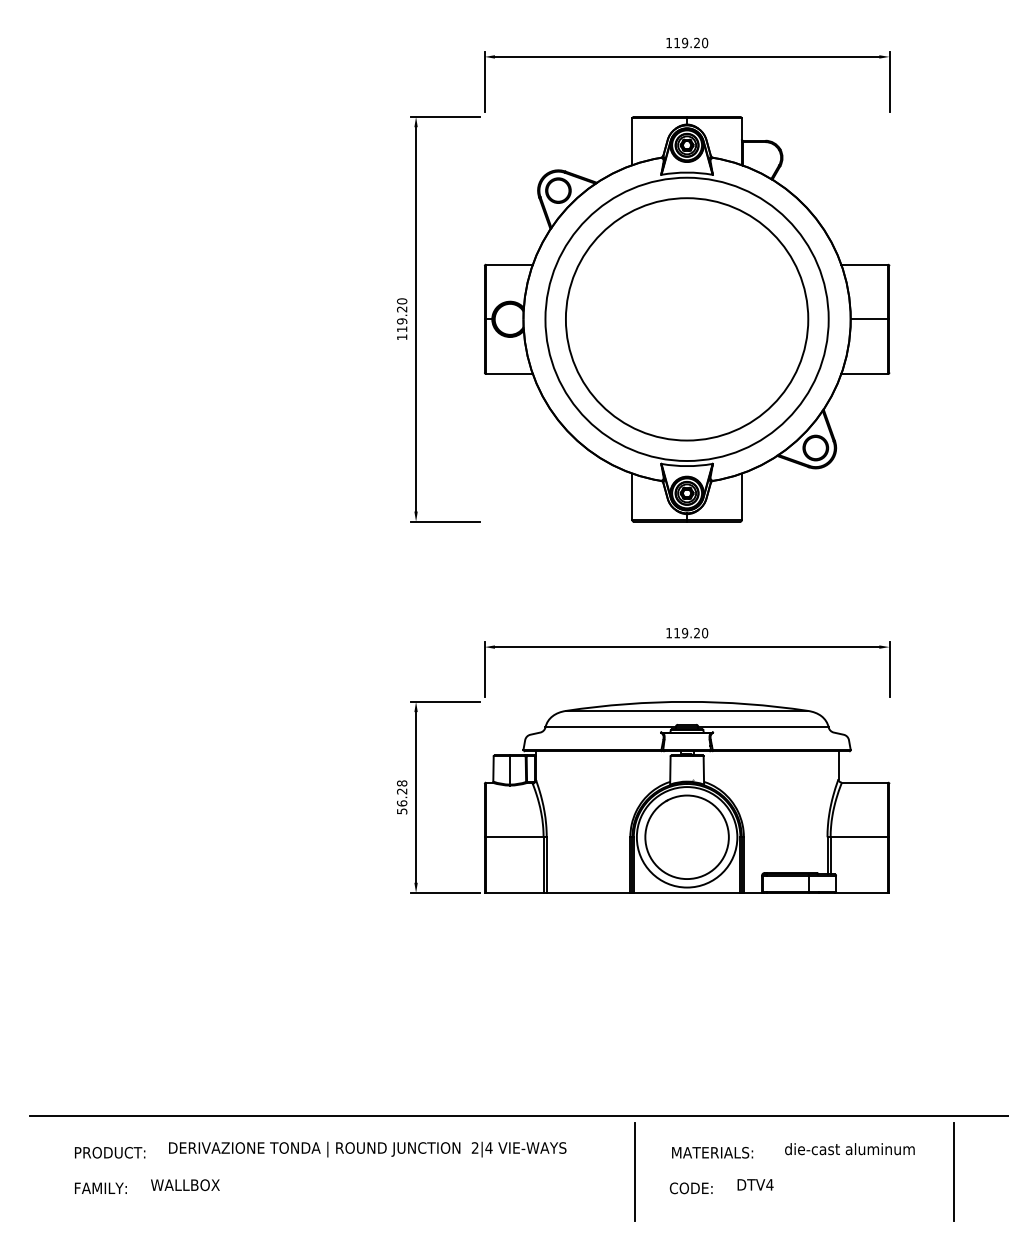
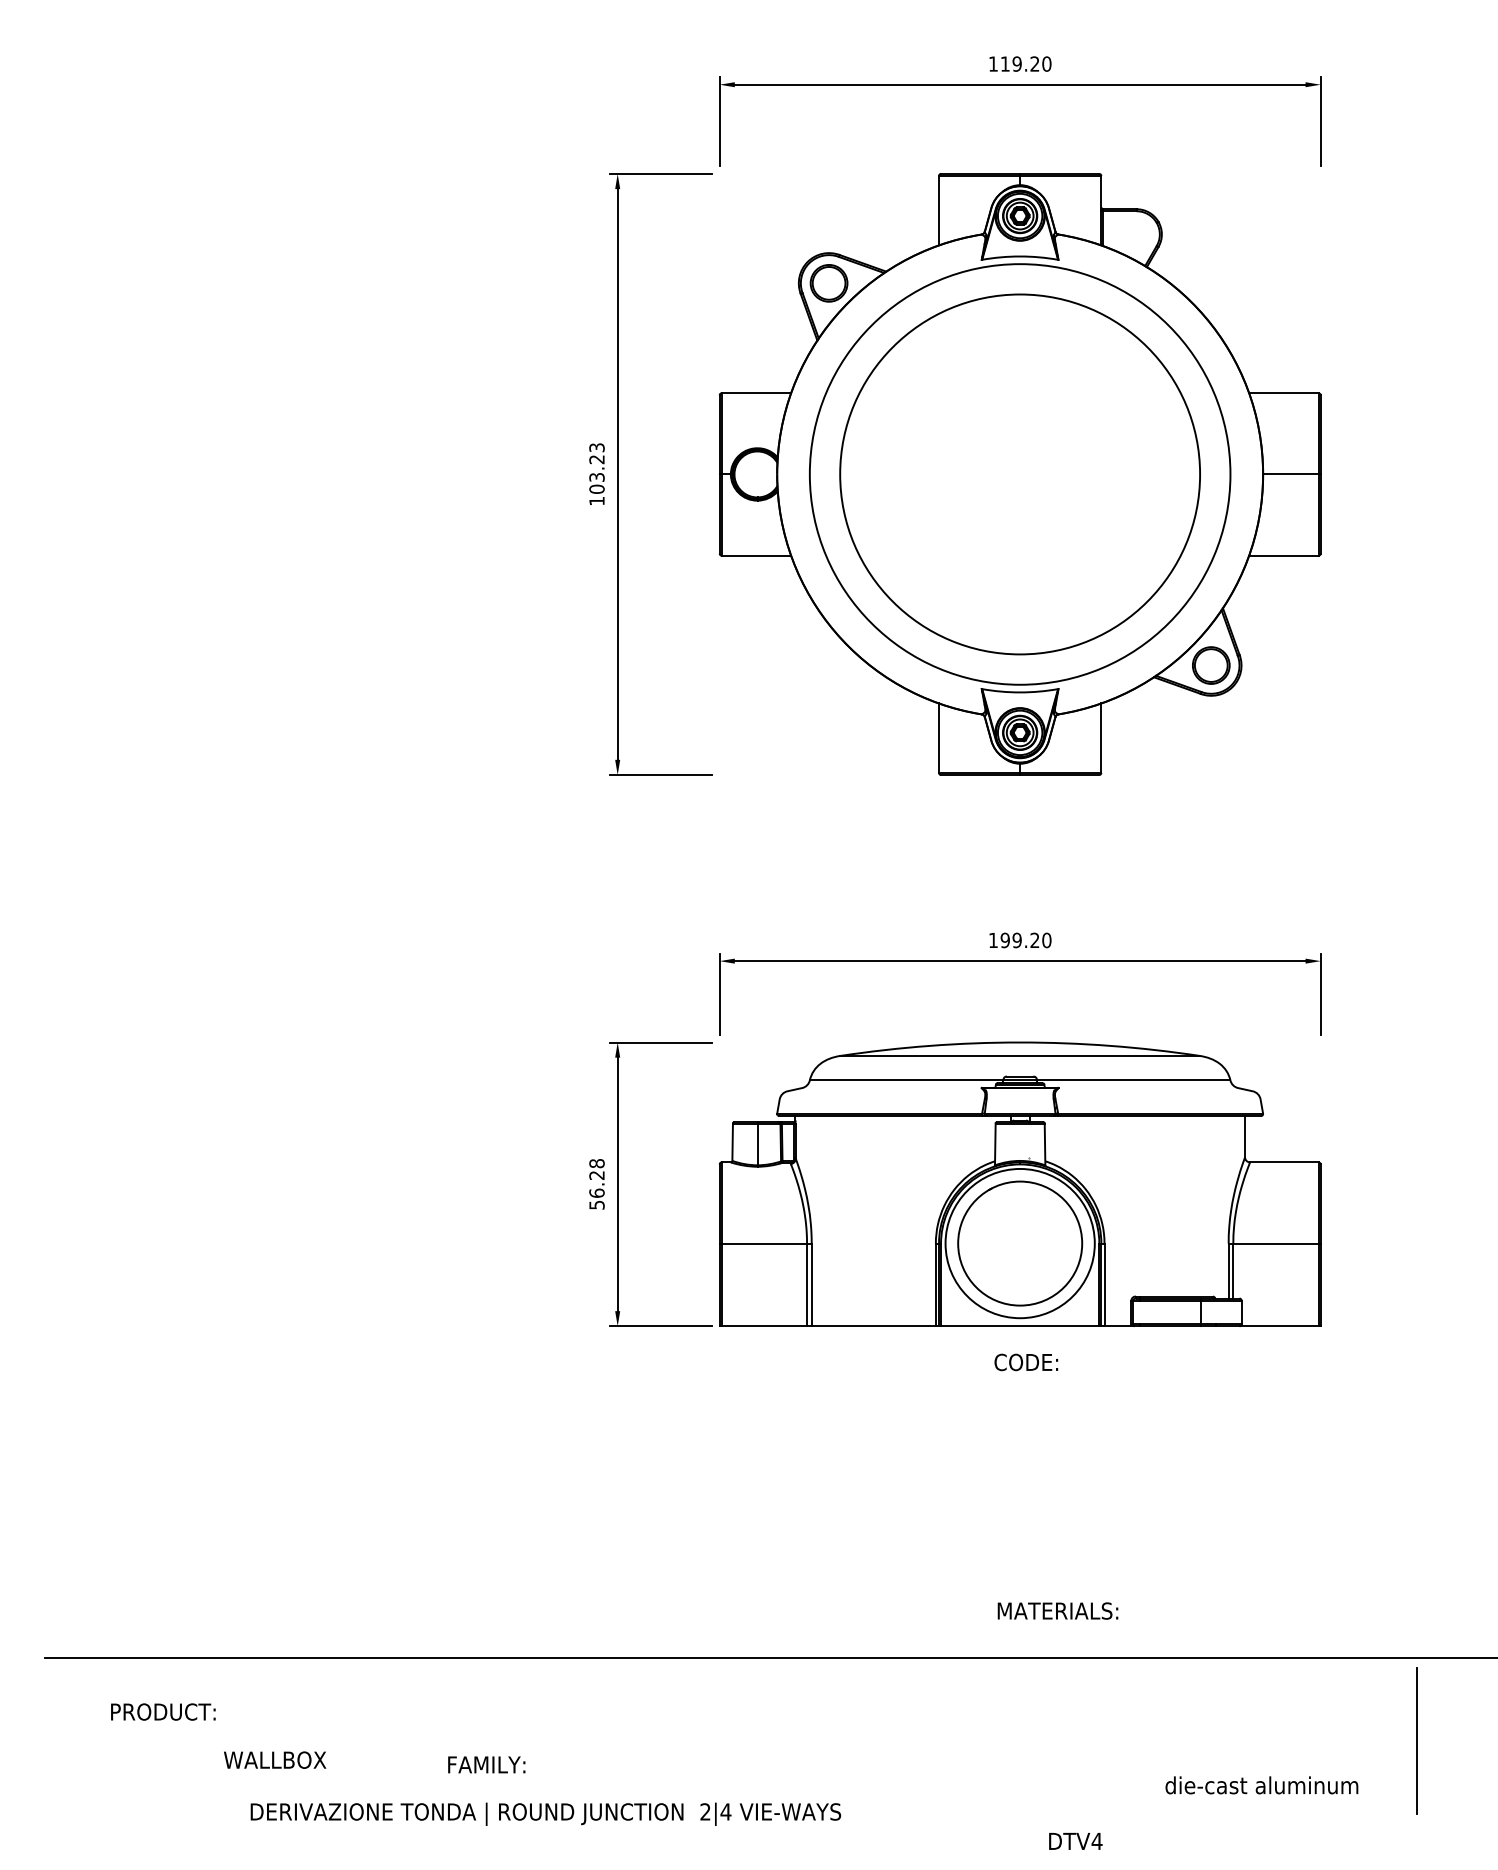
text: (402, 315) -> (597, 468), 119.20 -> 103.23
text: (677, 633) -> (1005, 940), 119.20 -> 199.20
text: (367, 1149) -> (545, 1814), moved
text: (849, 1149) -> (1261, 1785), moved
text: (712, 1152) -> (1057, 1610), moved
line: (634, 1171) -> (942, 1739), removed
text: (755, 1184) -> (1075, 1840), moved
text: (100, 1187) -> (486, 1763), moved
text: (690, 1188) -> (1025, 1362), moved

